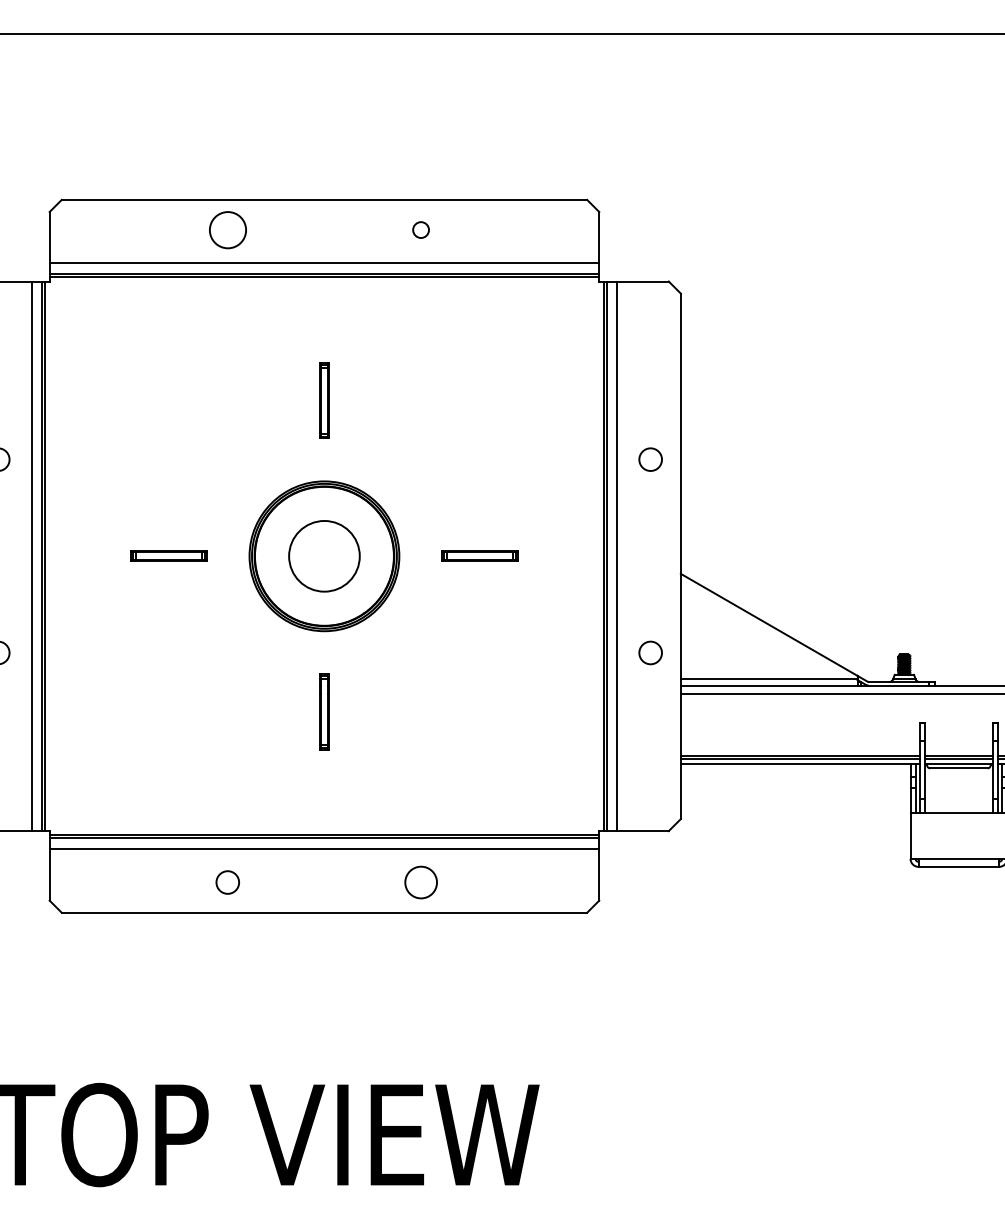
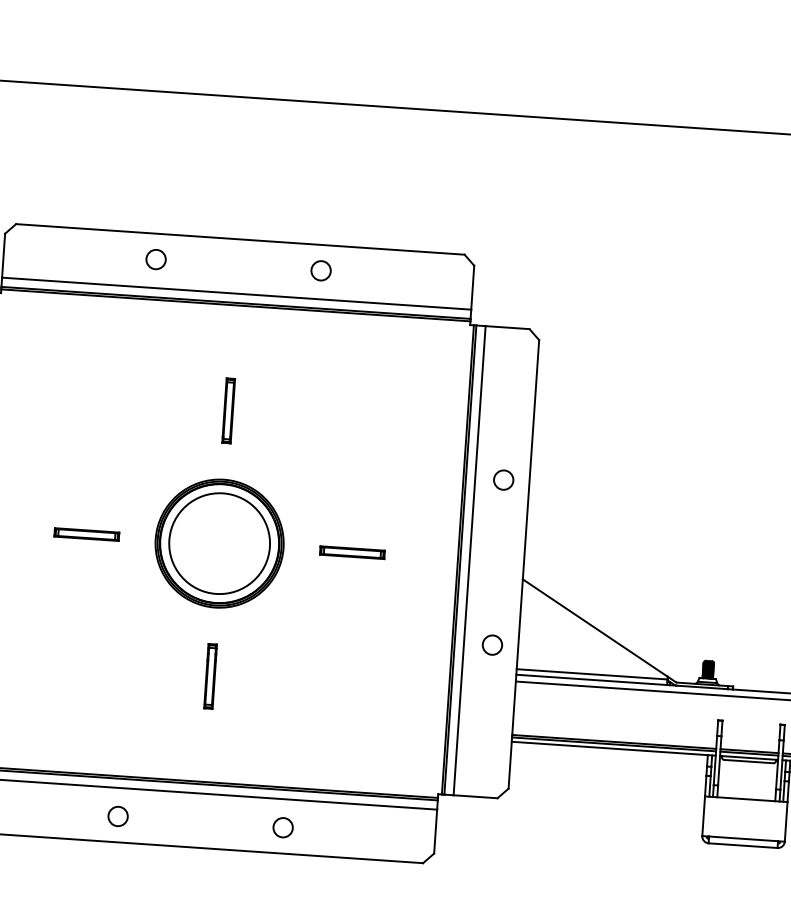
circle: (227, 229) -> (155, 259), size x0.62
circle: (420, 229) -> (320, 270), size x1.43
circle: (324, 556) -> (219, 543), size x1.67
circle: (420, 882) -> (282, 827), size x0.71

